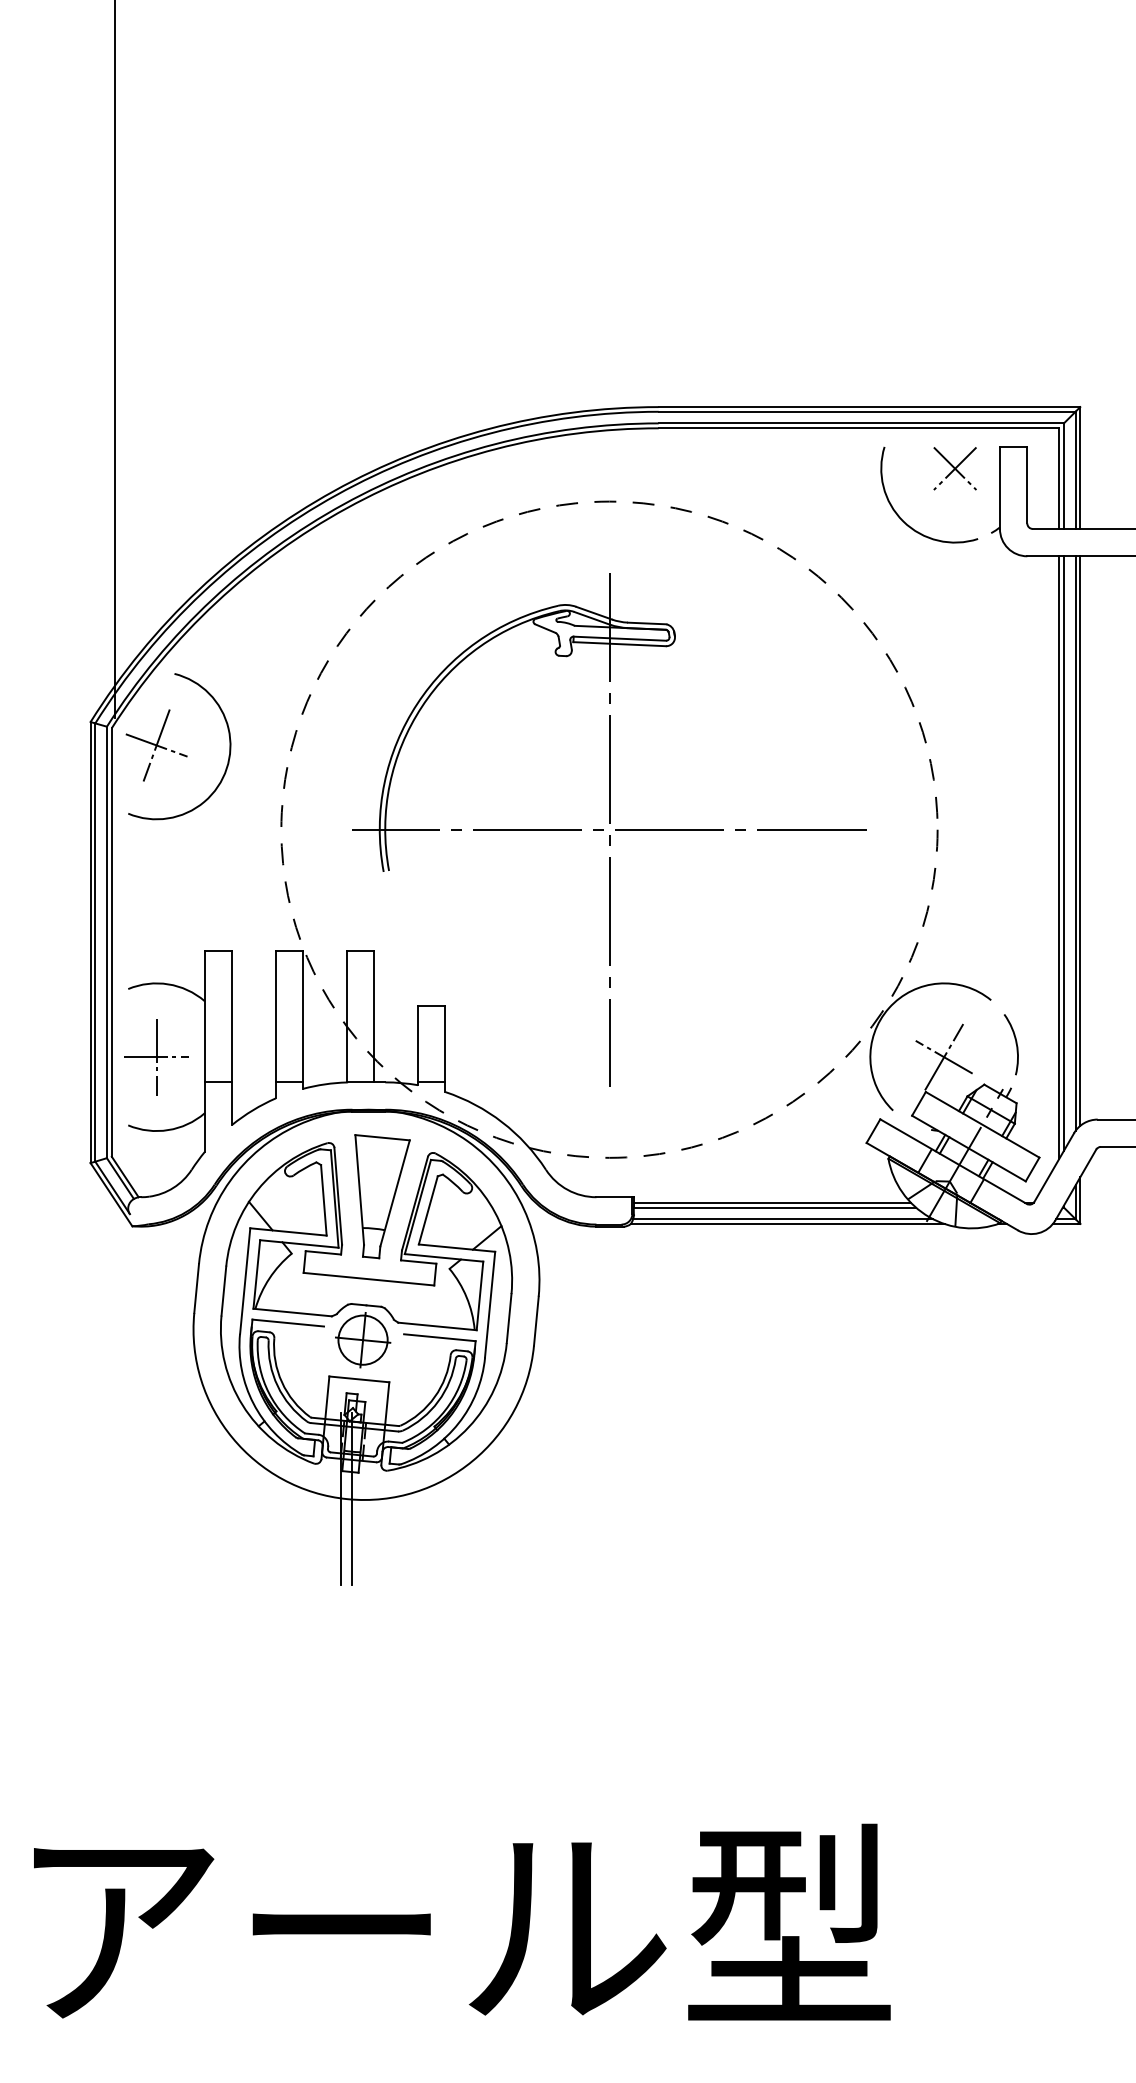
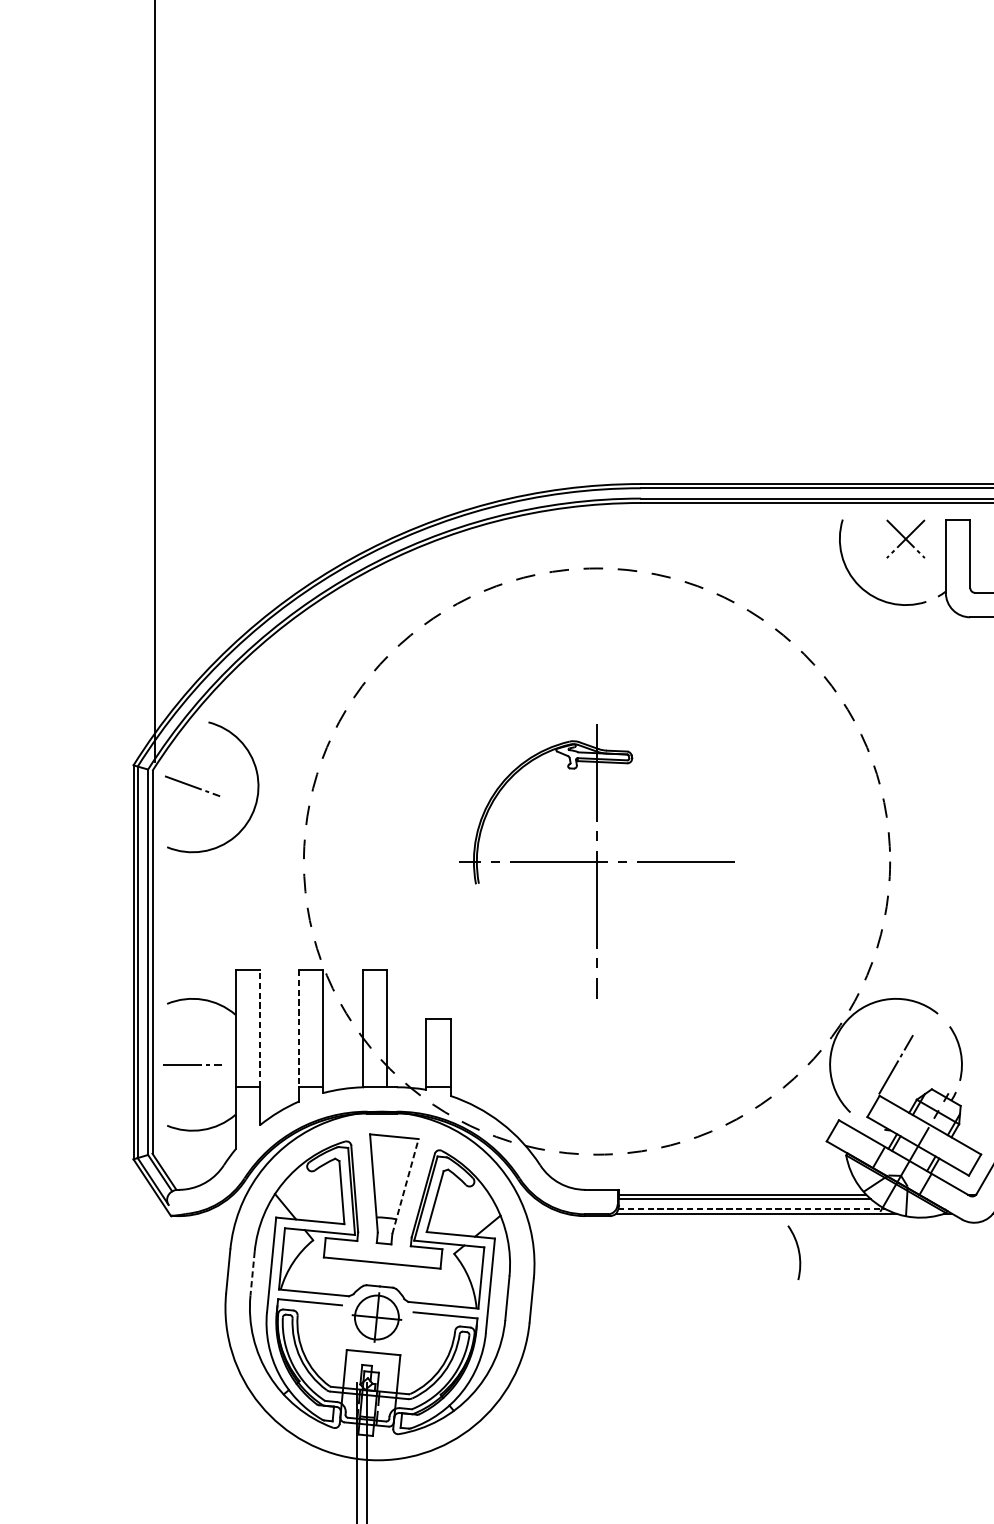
line: (156, 745) -> (192, 786), removed
part: (609, 829) -> (597, 861), size x0.6
line: (232, 1016) -> (260, 1028), solid -> dashed
line: (275, 1016) -> (298, 1028), solid -> dashed
line: (156, 1056) -> (192, 1064), removed
line: (943, 1056) -> (895, 1064), removed
line: (395, 1192) -> (405, 1185), solid -> dashed
line: (783, 1219) -> (752, 1209), solid -> dashed
arc: (834, 1267) -> (798, 1252), added
line: (223, 1291) -> (252, 1274), solid -> dashed

